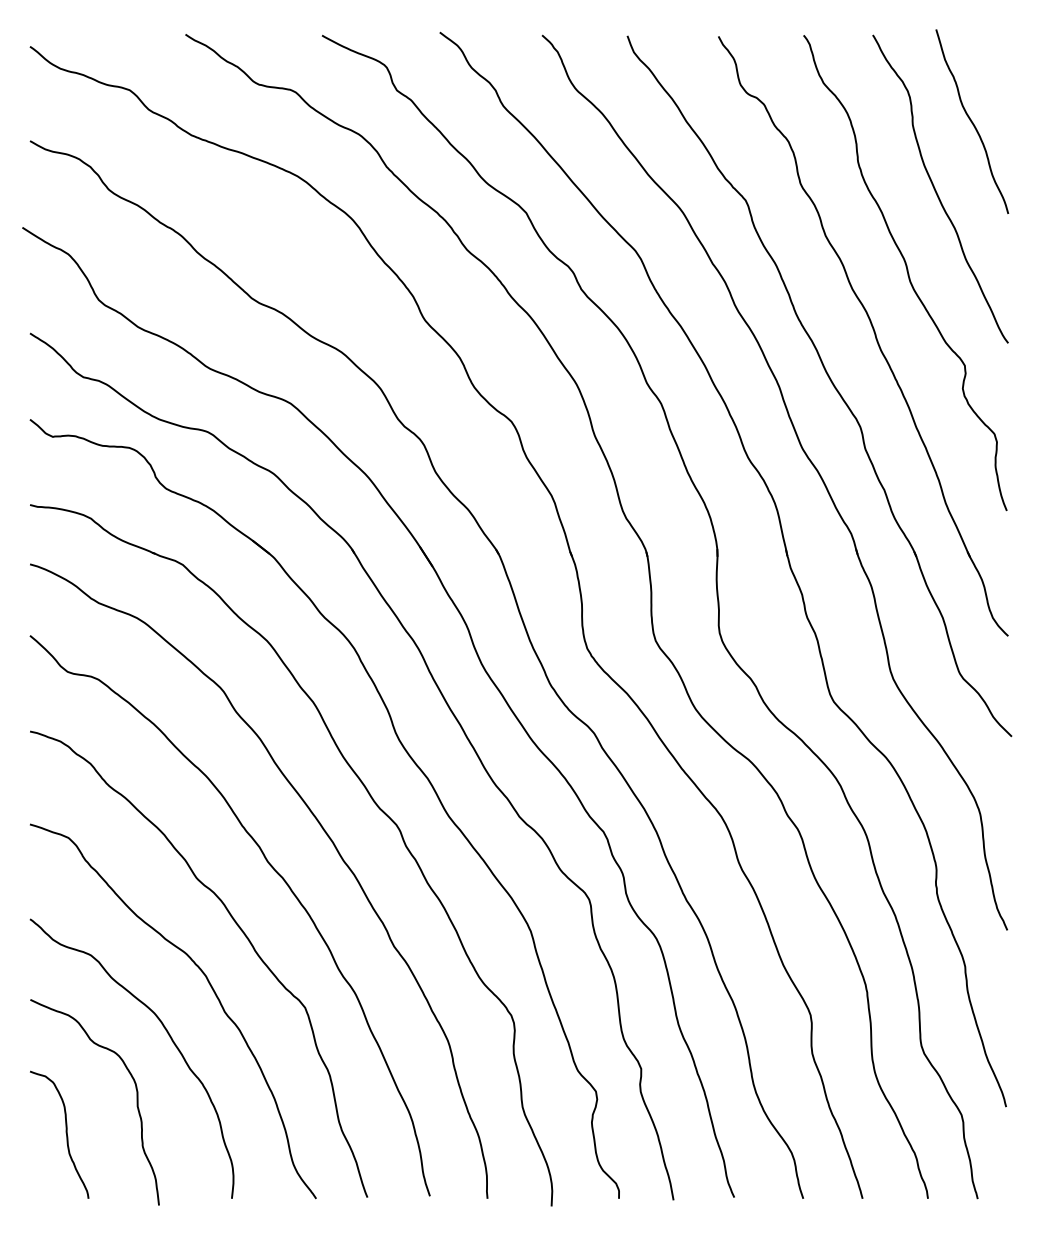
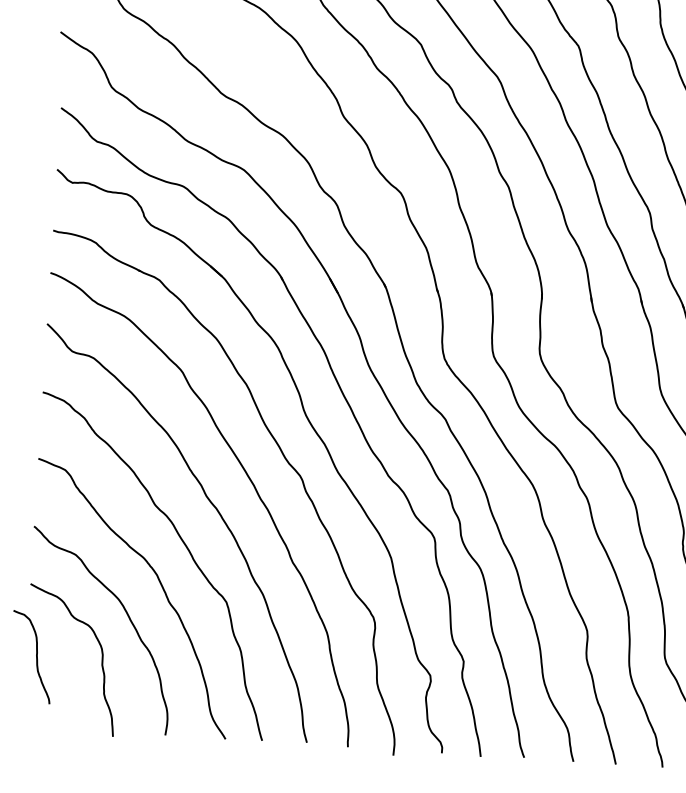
curve: (65, 1133) -> (36, 656), moved

